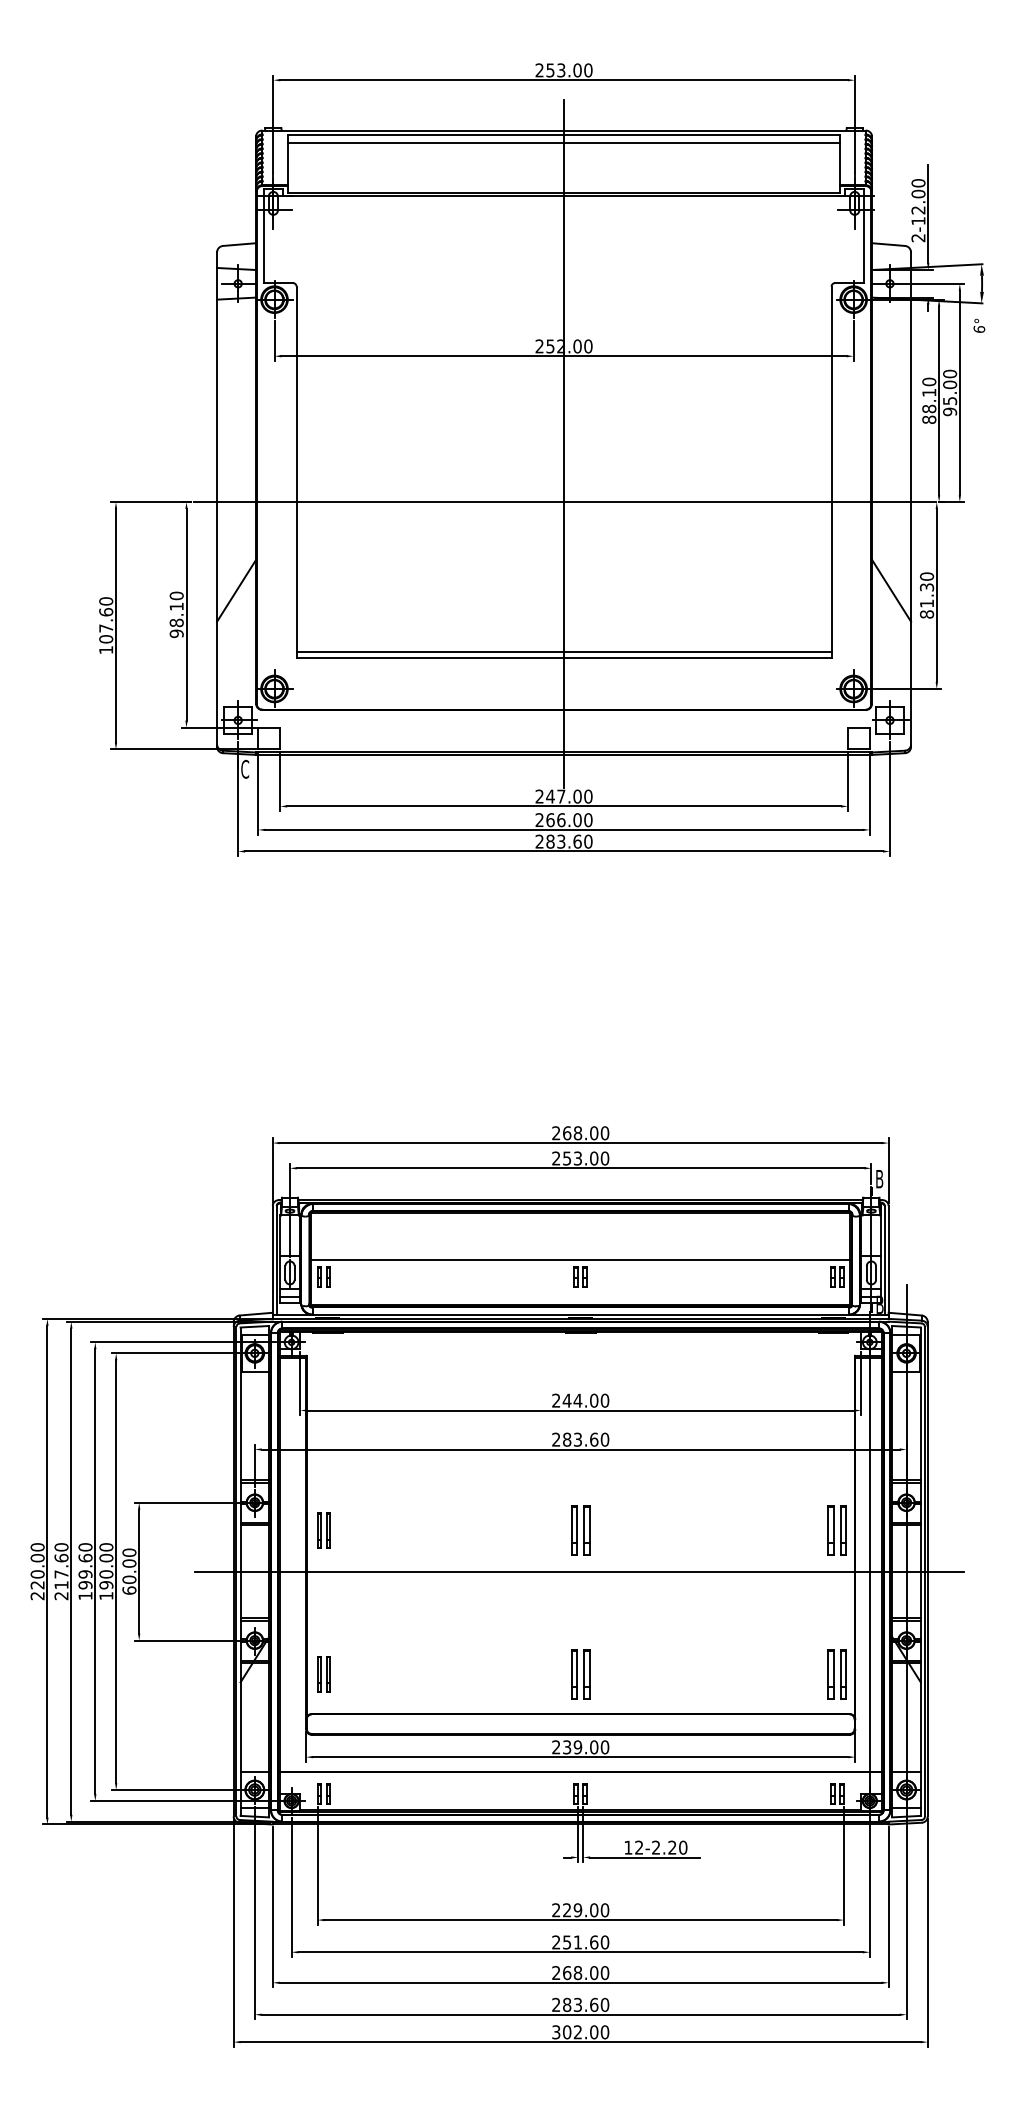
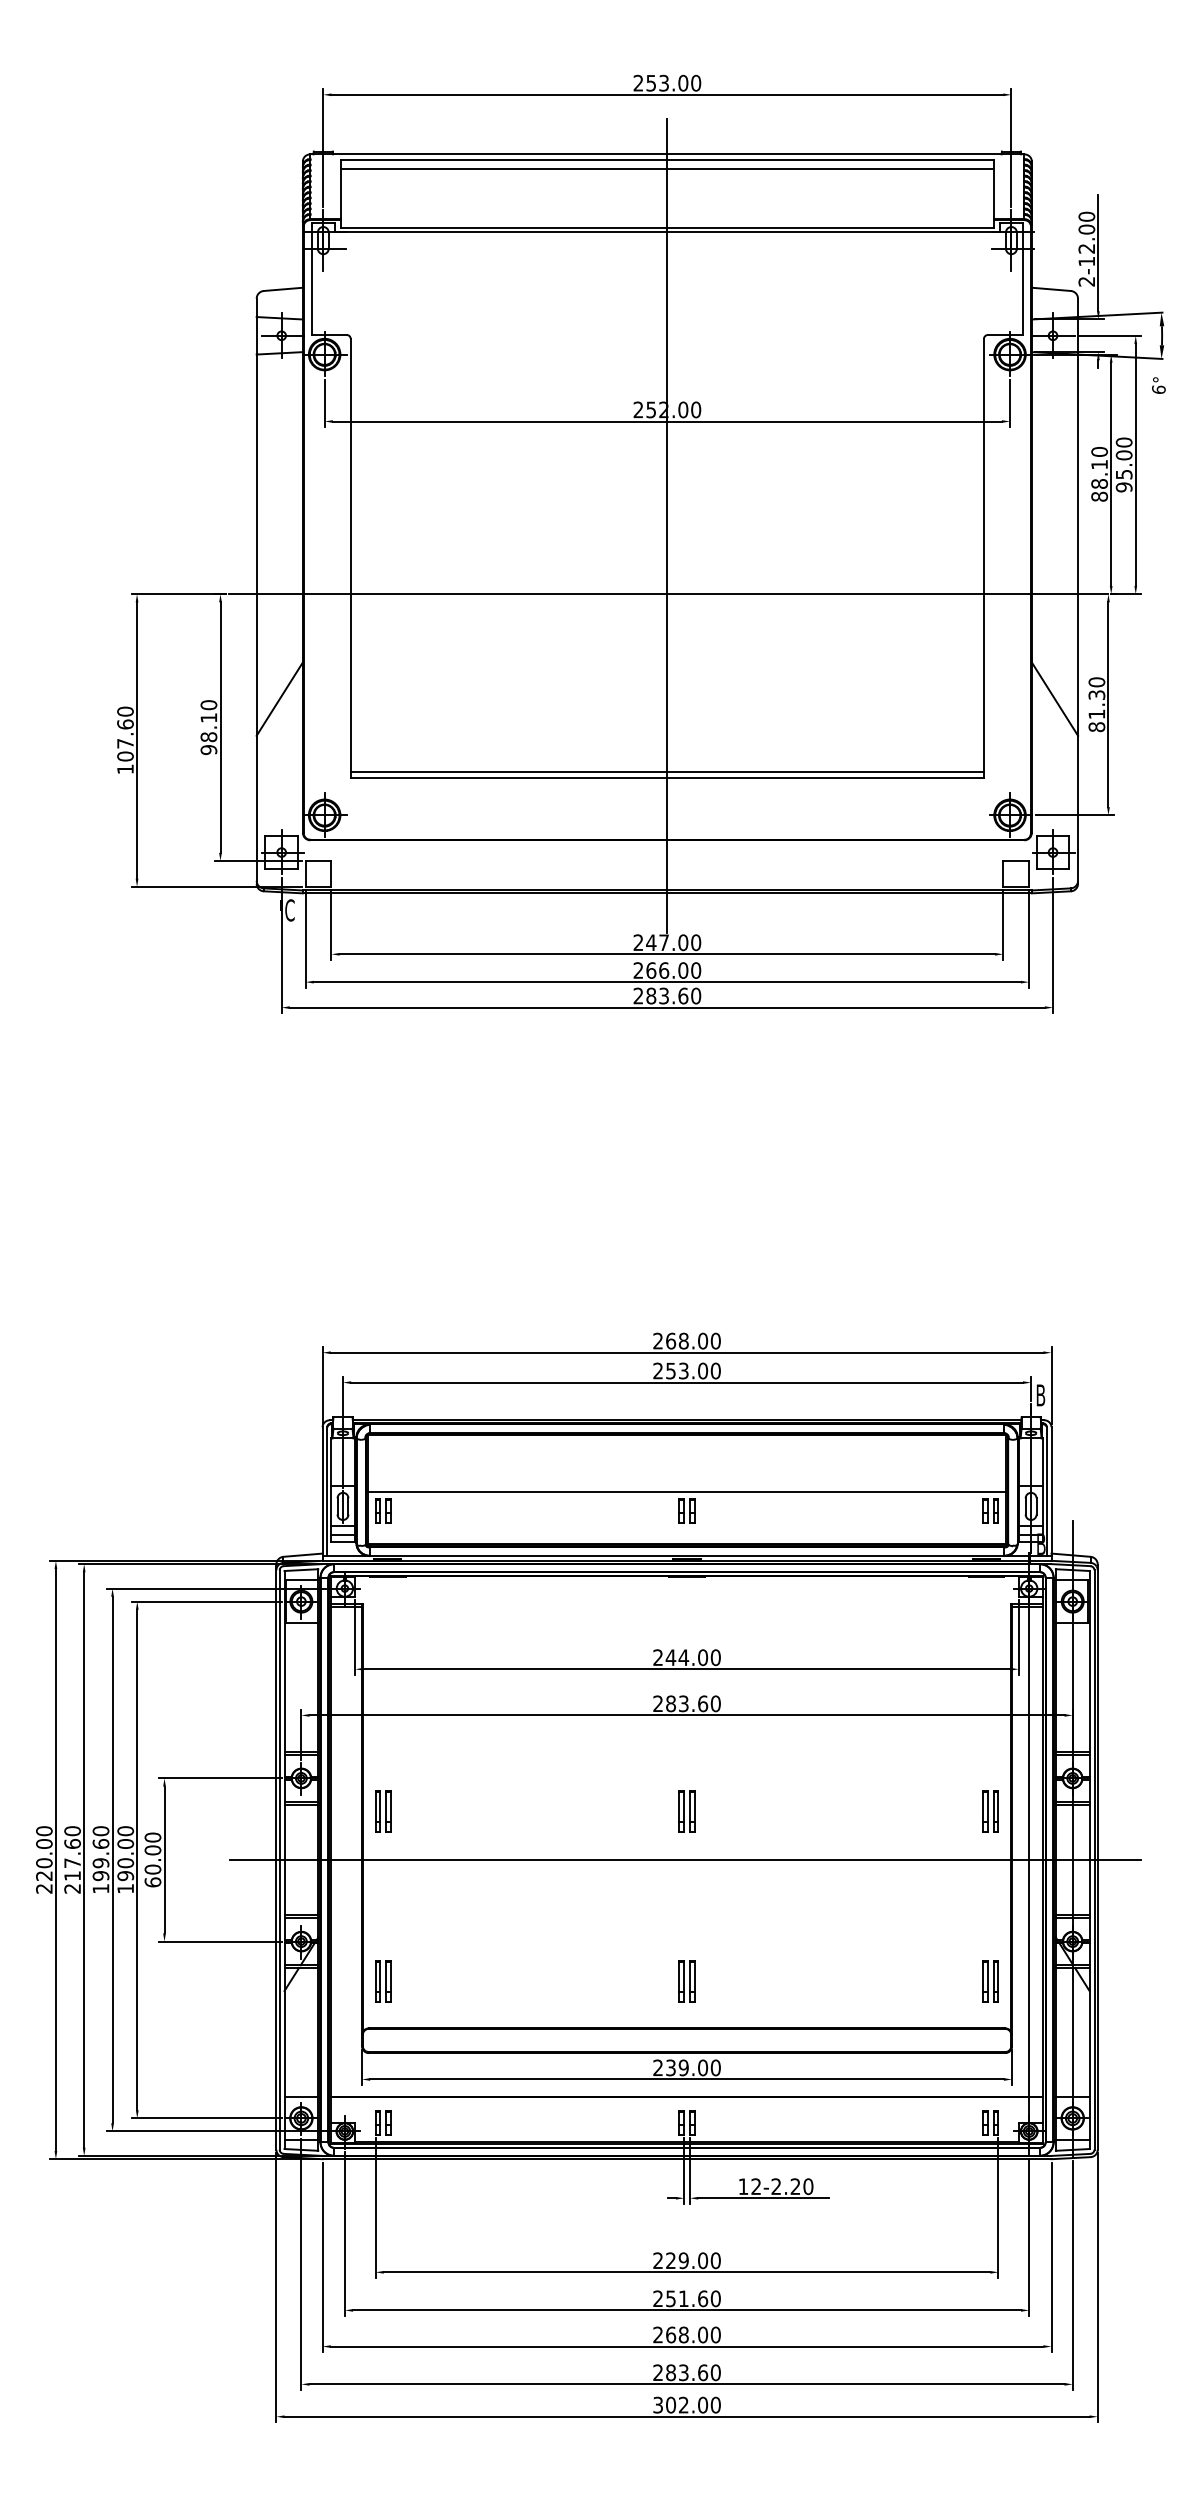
part: (580, 1530) -> (686, 1811), size x0.71
part: (837, 1530) -> (990, 1811), size x0.71
part: (580, 1674) -> (686, 1981), size x0.71
part: (837, 1674) -> (990, 1981), size x0.71

